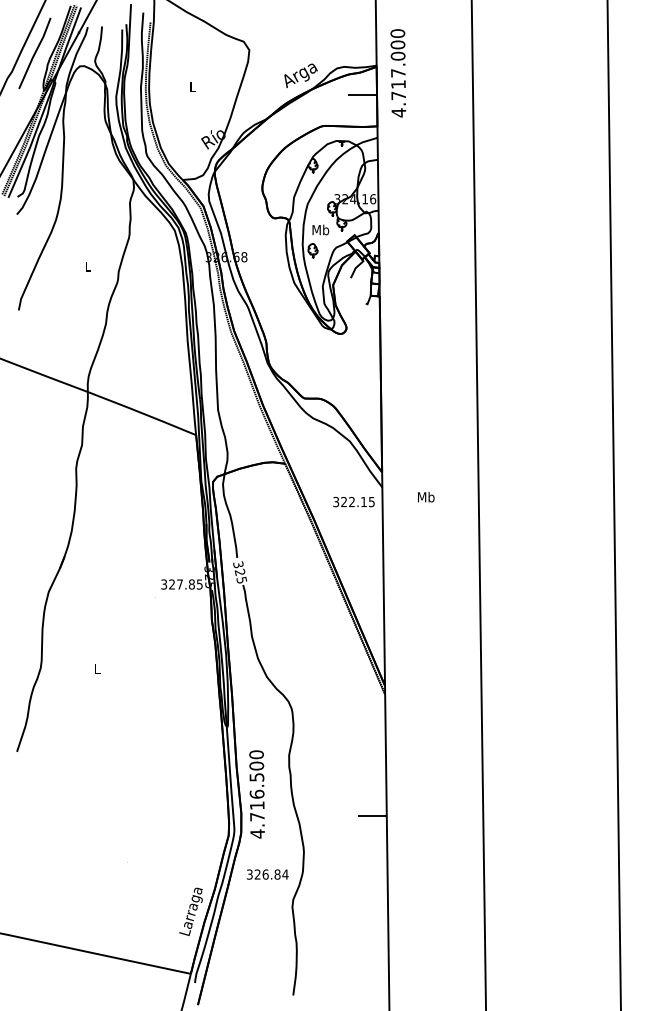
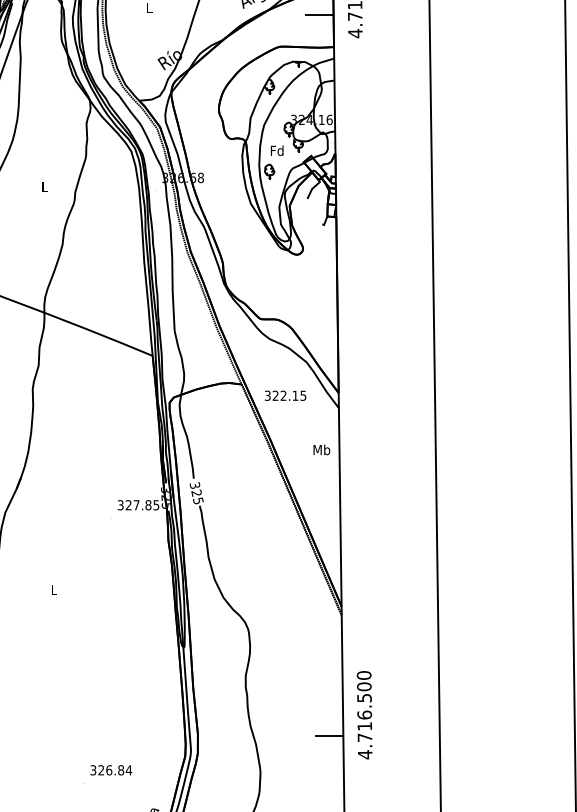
text: (320, 229) -> (277, 150), Mb -> Fd
text: (426, 496) -> (322, 449), moved
text: (353, 501) -> (285, 395), moved
text: (256, 794) -> (364, 715), moved
text: (267, 874) -> (111, 770), moved

